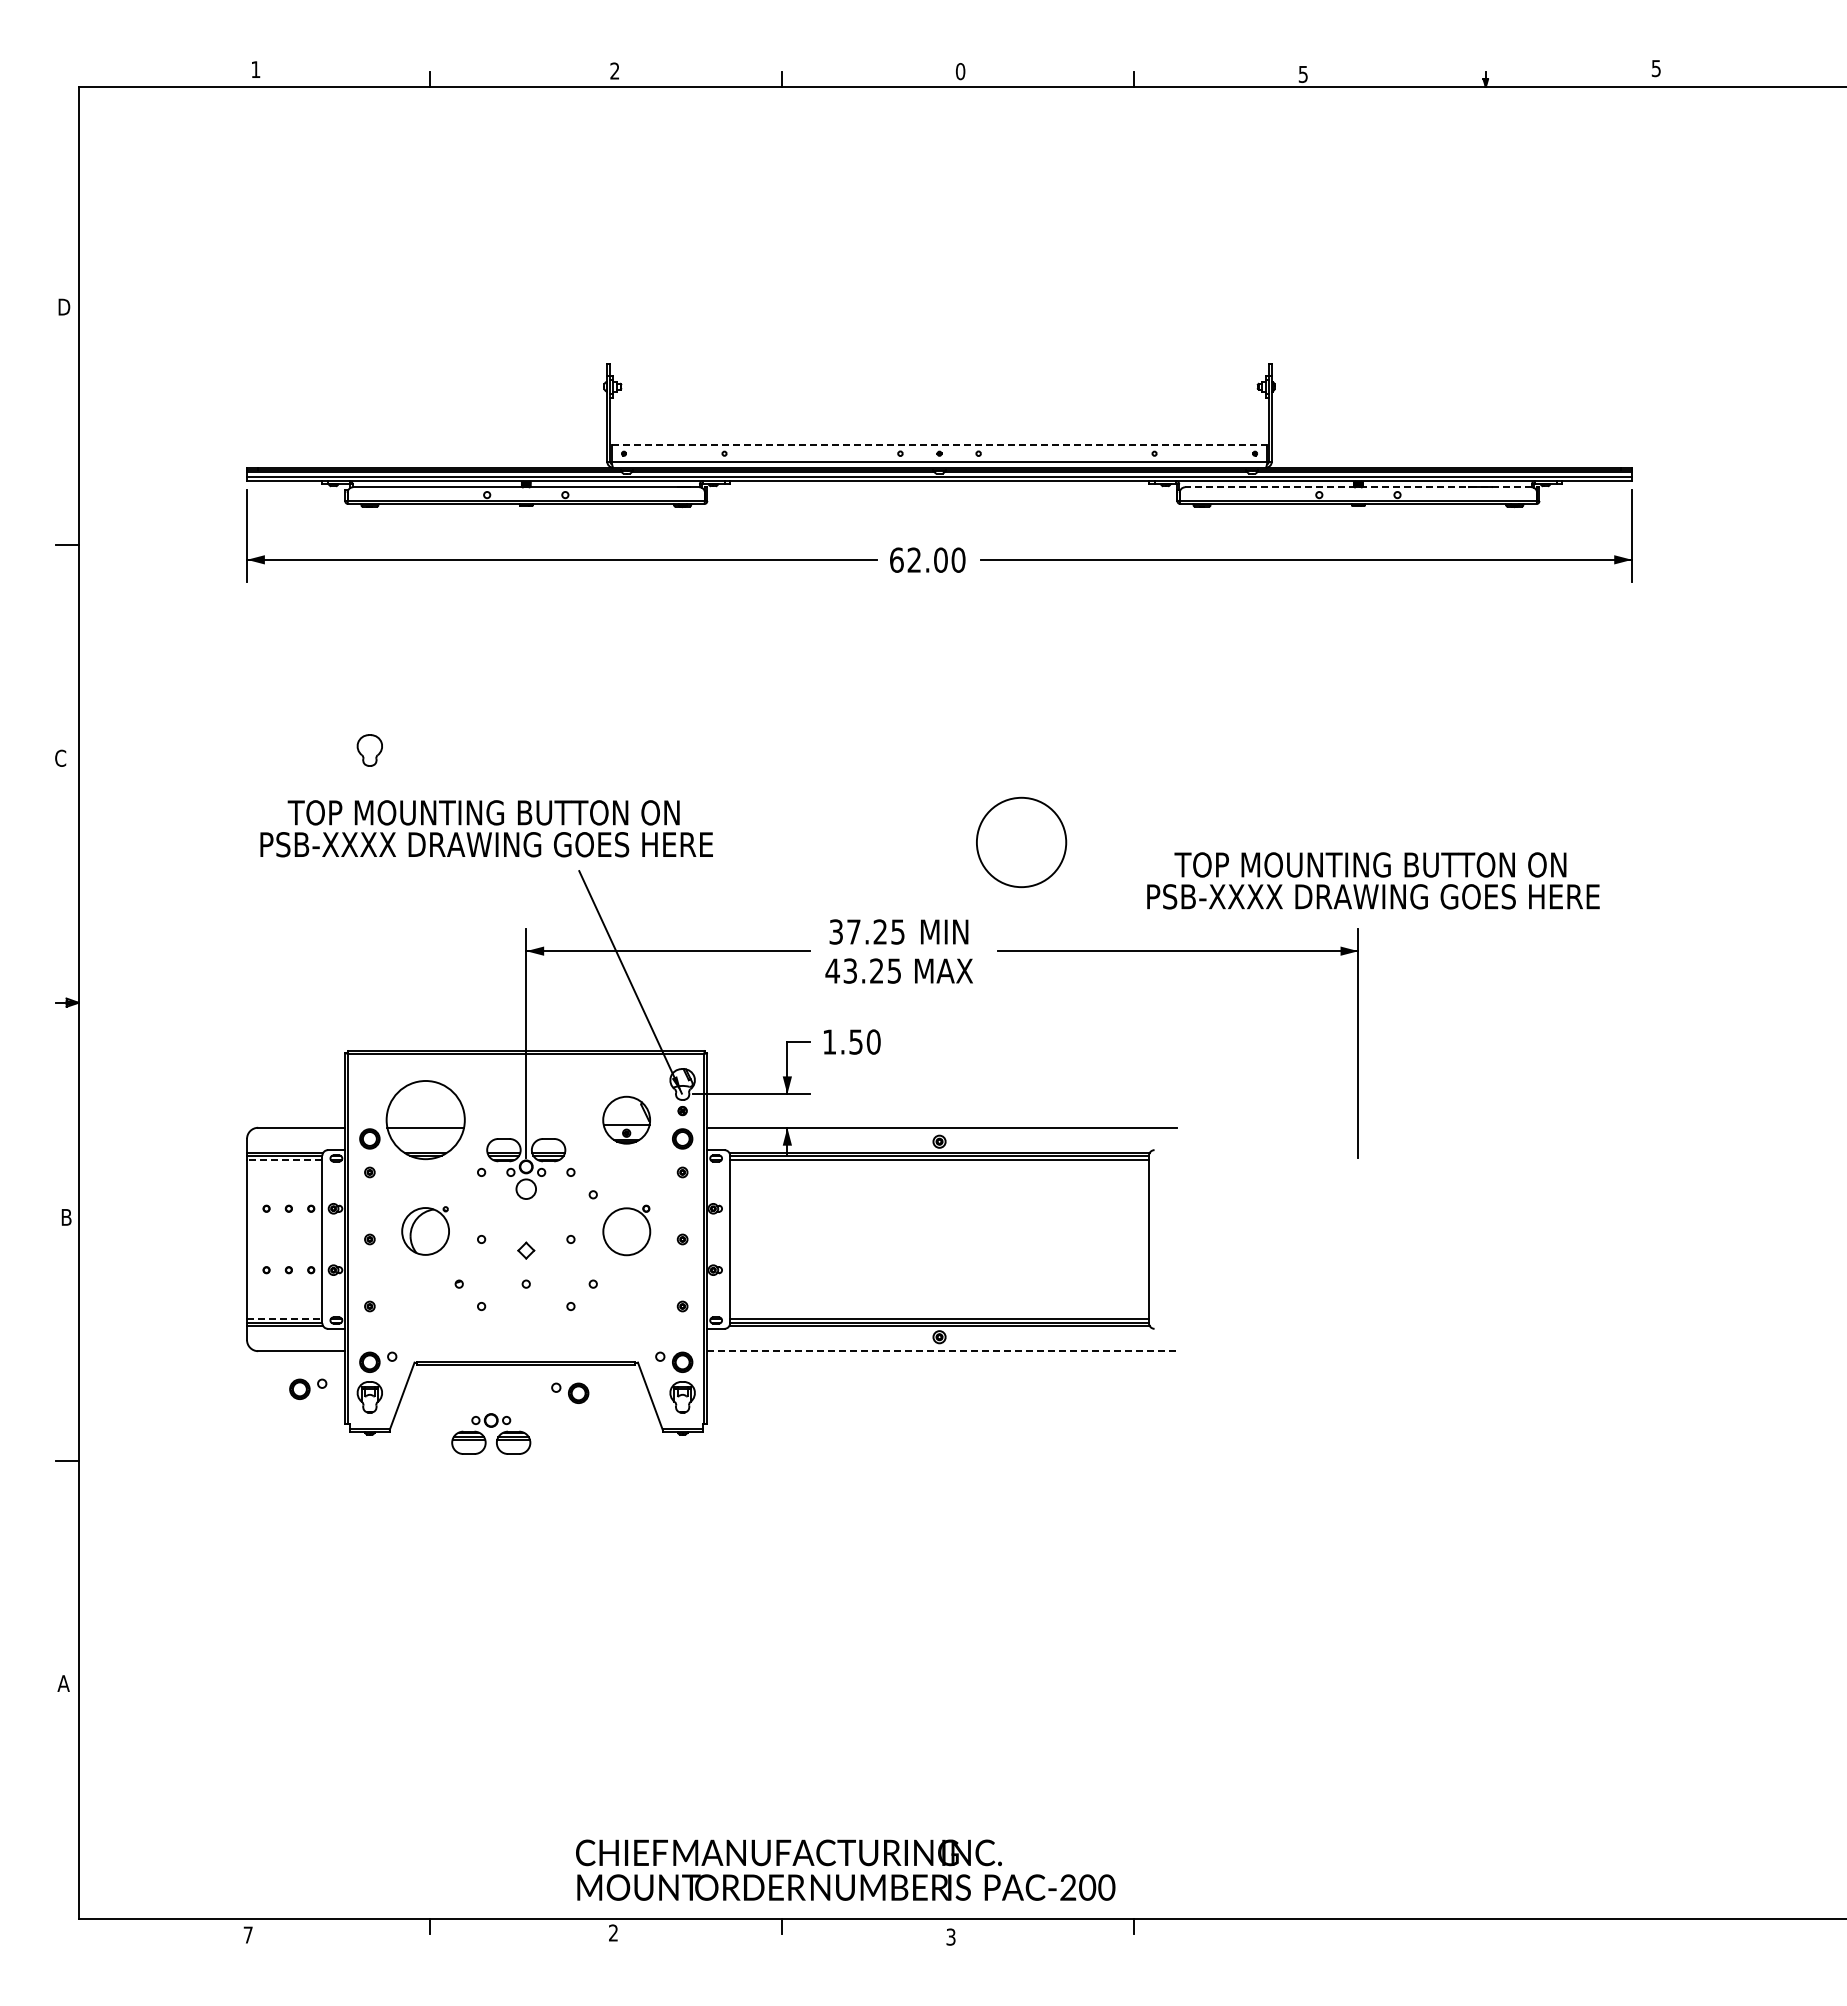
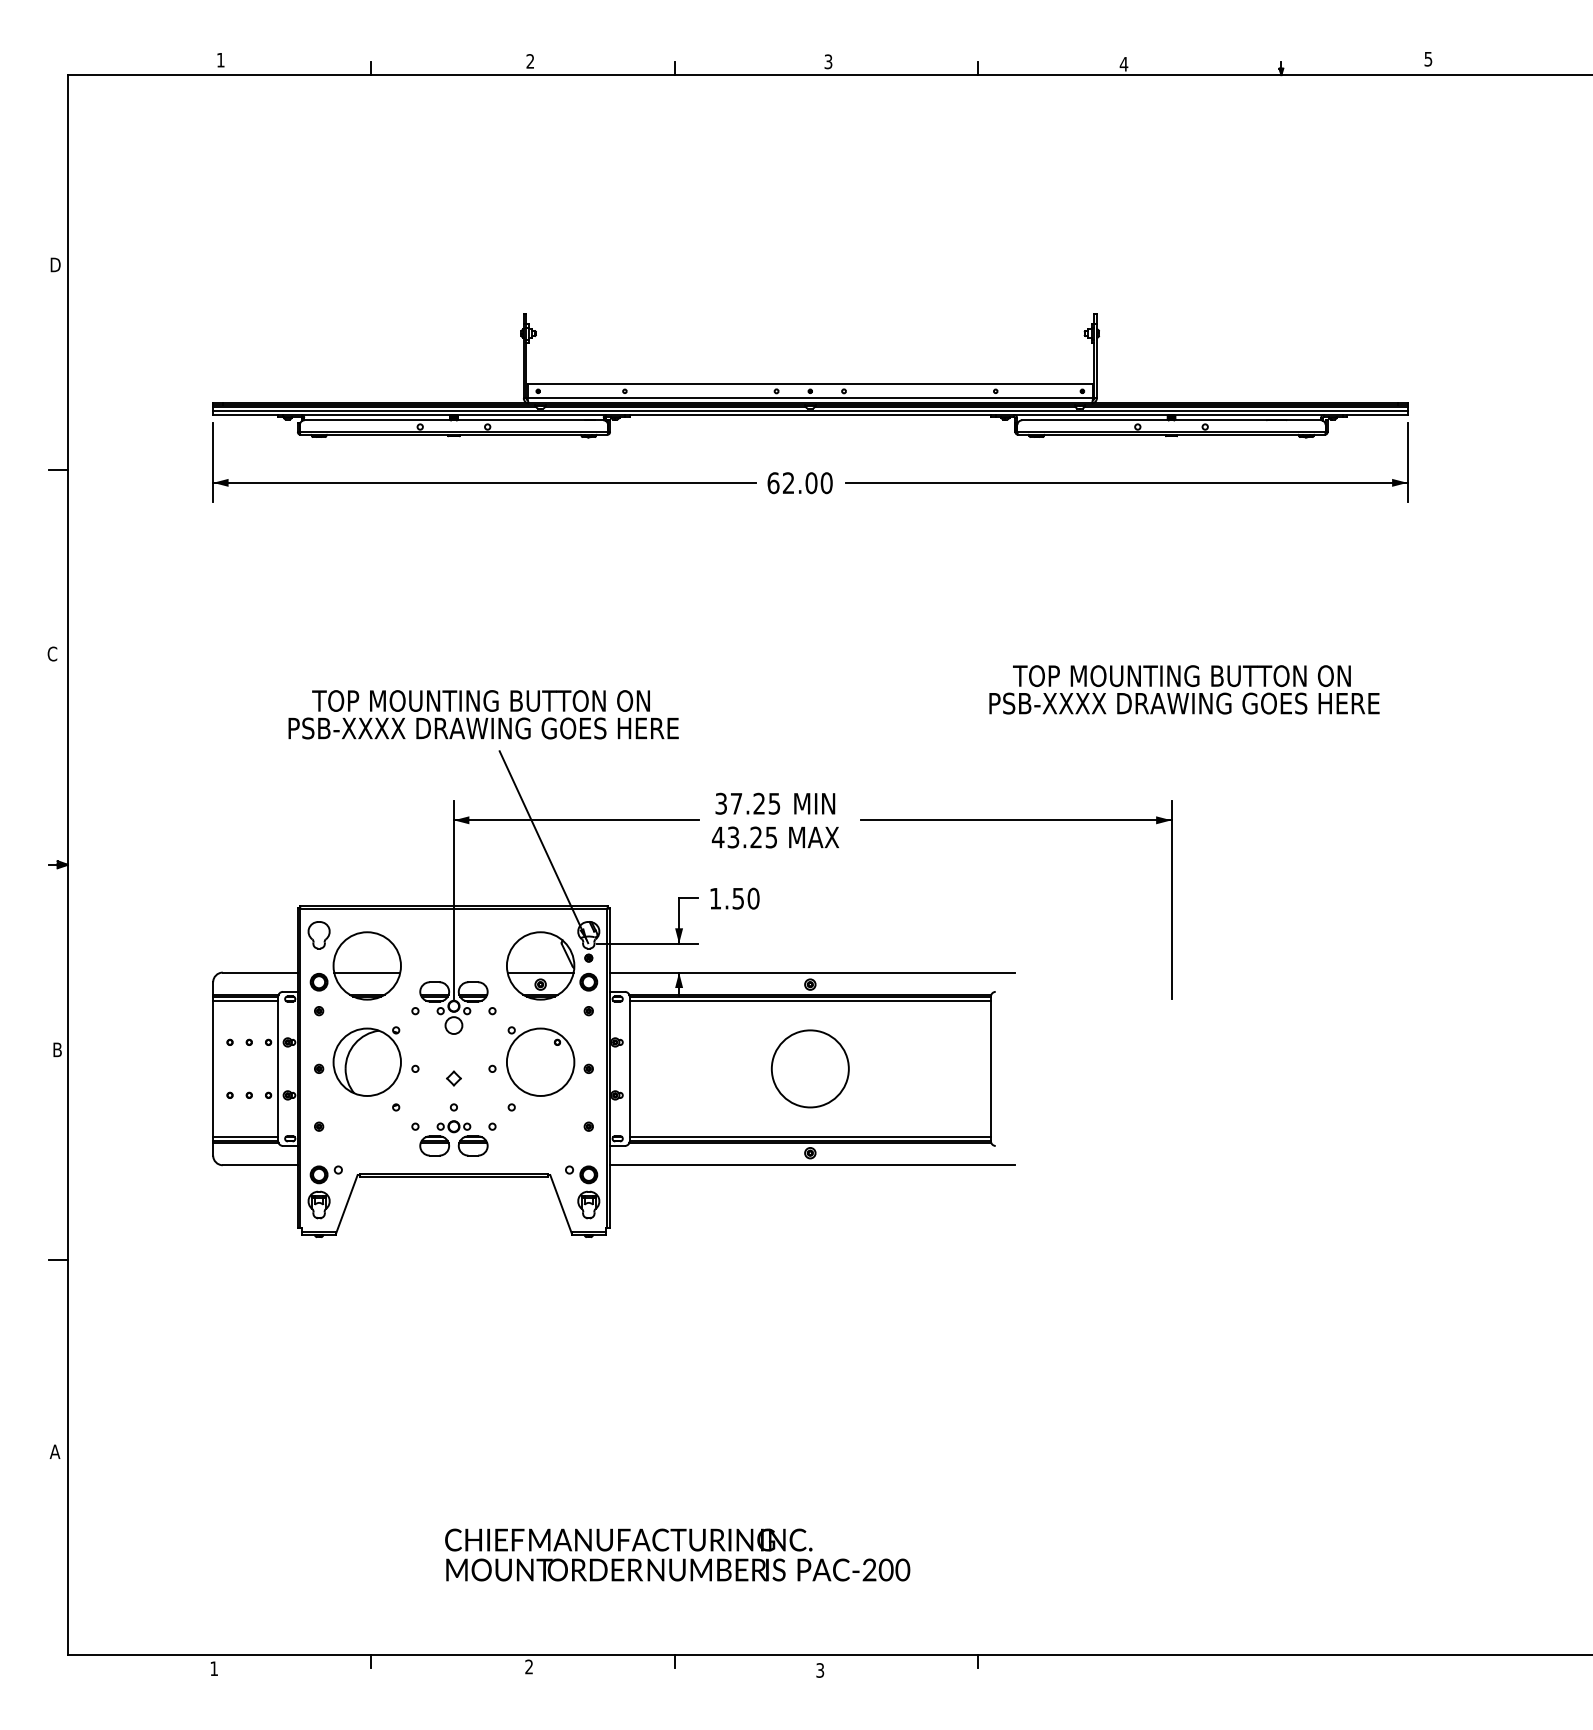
text: (960, 71) -> (828, 61), 0 -> 3
text: (1303, 74) -> (1124, 64), 5 -> 4
line: (939, 445) -> (810, 384), dashed -> solid
line: (1357, 487) -> (1170, 420), dashed -> solid
part: (369, 750) -> (318, 935), moved
text: (486, 828) -> (483, 714), moved
circle: (1021, 842) -> (810, 1068), moved
text: (1373, 880) -> (1184, 689), moved
part: (626, 1120) -> (540, 966), size x1.67
line: (284, 1160) -> (245, 1000), dashed -> solid
part: (425, 1230) -> (367, 1061), size x1.67
circle: (626, 1231) -> (540, 1062), size x1.67
line: (284, 1318) -> (245, 1137), dashed -> solid
line: (942, 1351) -> (812, 1165), dashed -> solid
part: (308, 1388) -> (266, 1197), removed
part: (570, 1392) -> (492, 1200), removed
part: (491, 1433) -> (454, 1137), moved
text: (845, 1869) -> (677, 1554), moved
text: (247, 1934) -> (213, 1668), 7 -> 1

